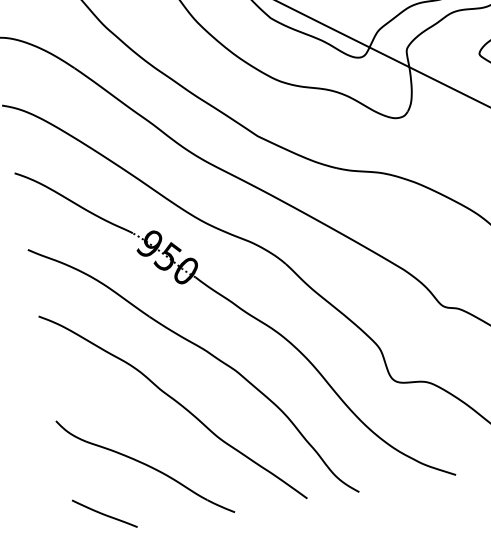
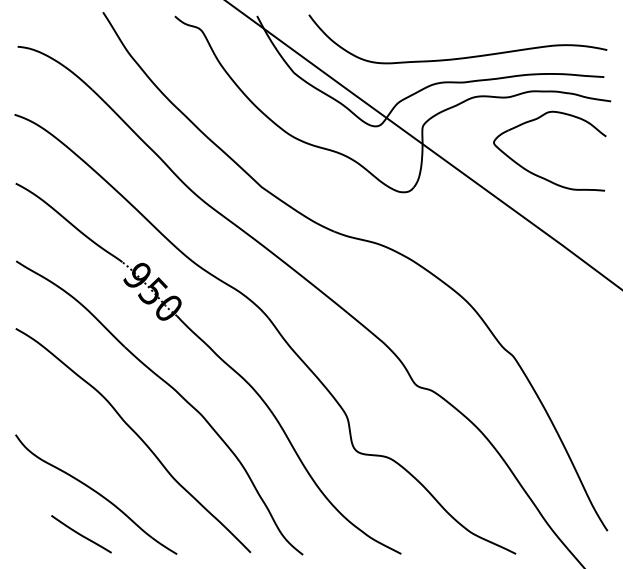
curve: (104, 514) -> (81, 534), moved

